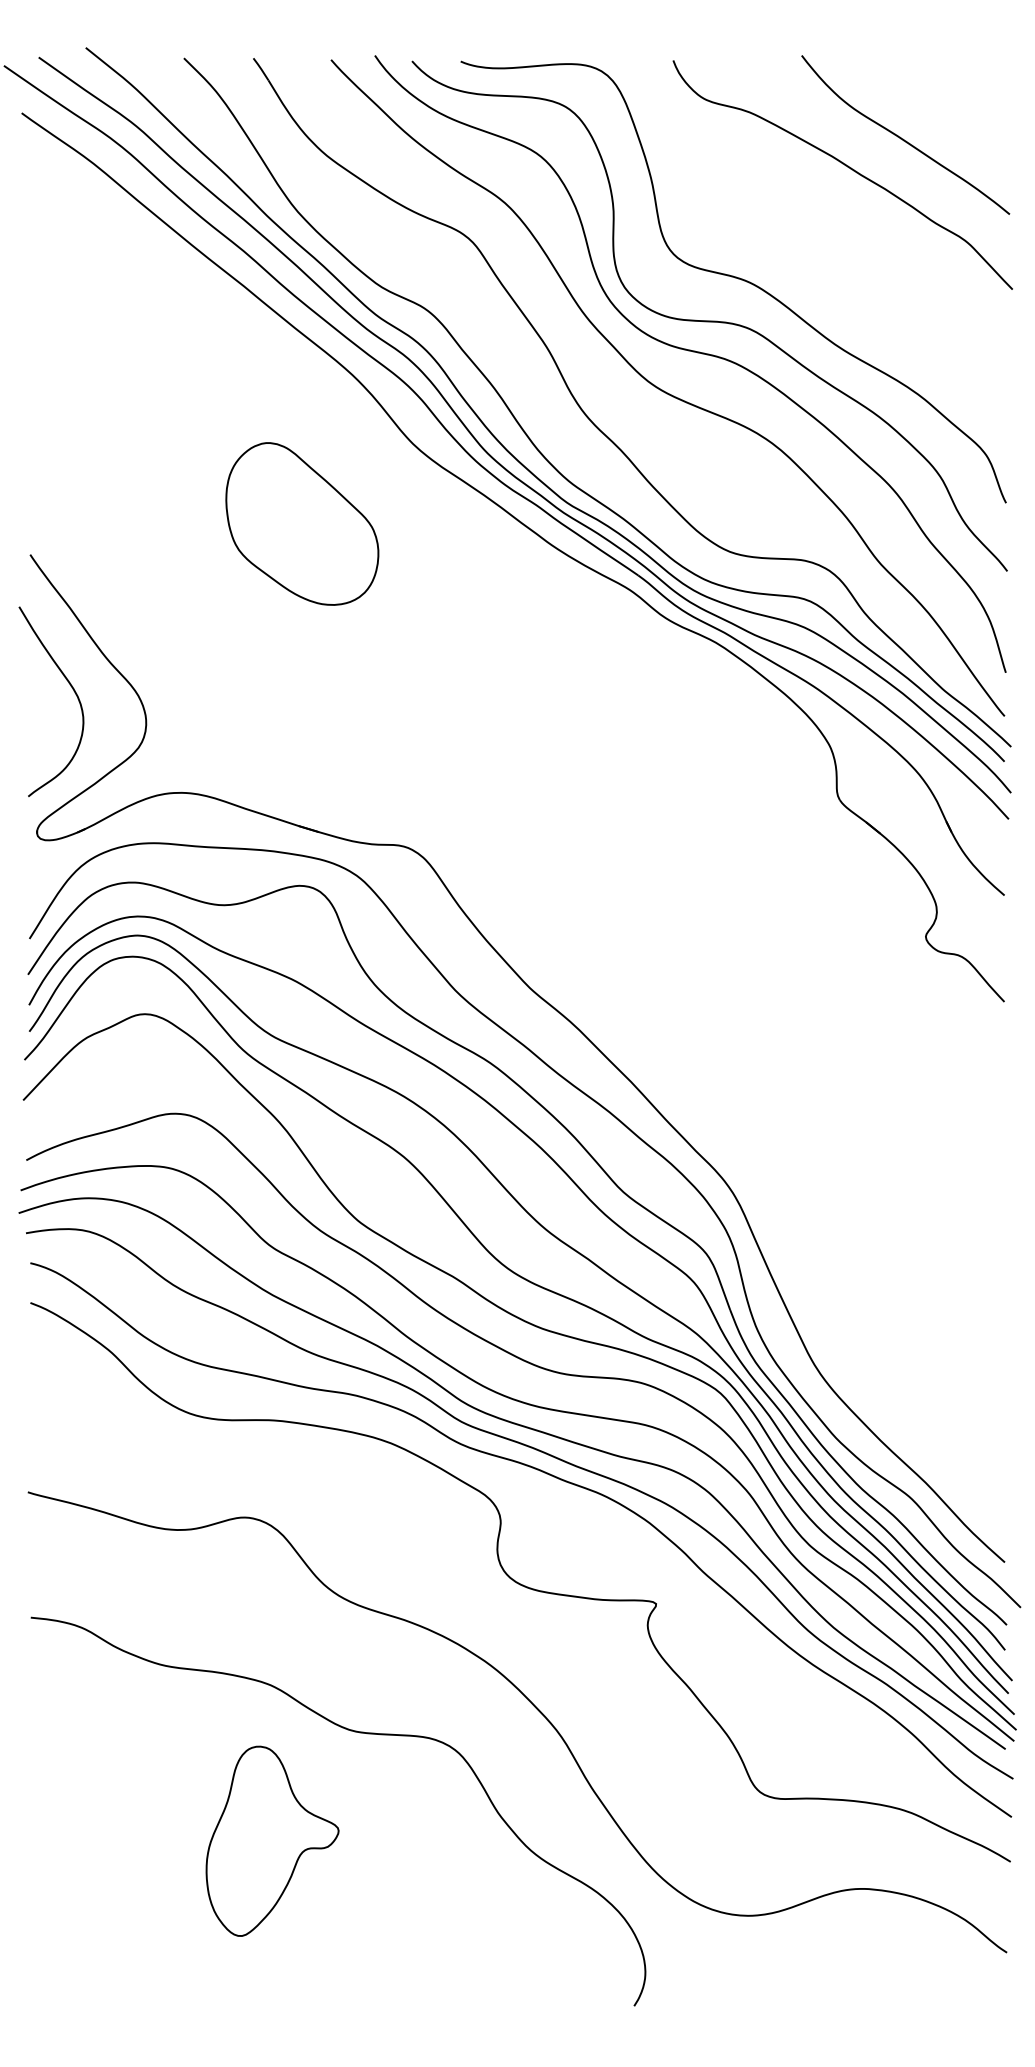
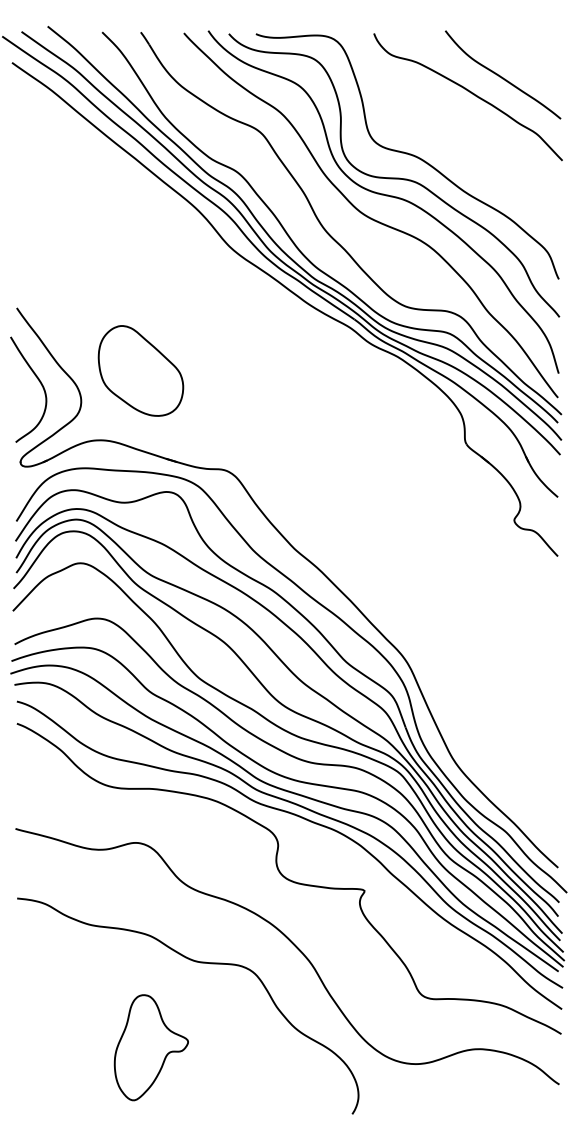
part: (301, 523) -> (140, 370), moved
part: (270, 1840) -> (150, 1047), moved

